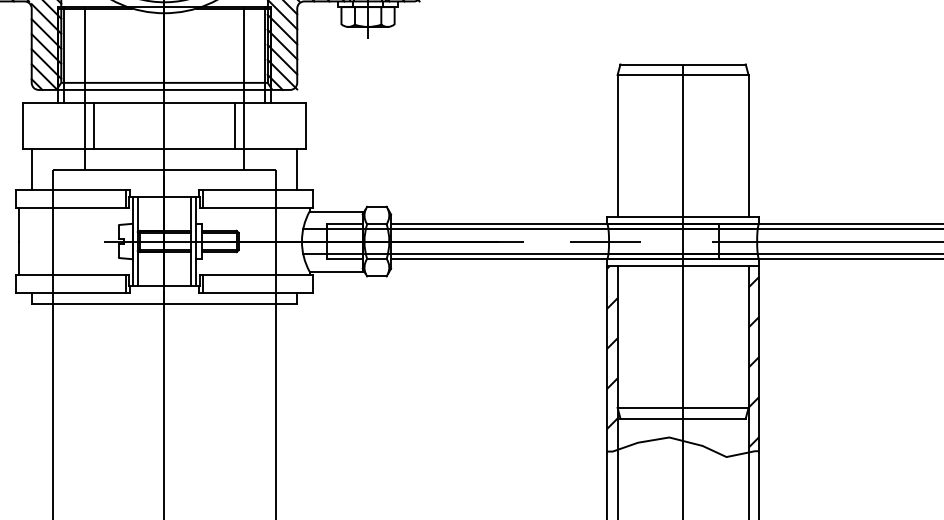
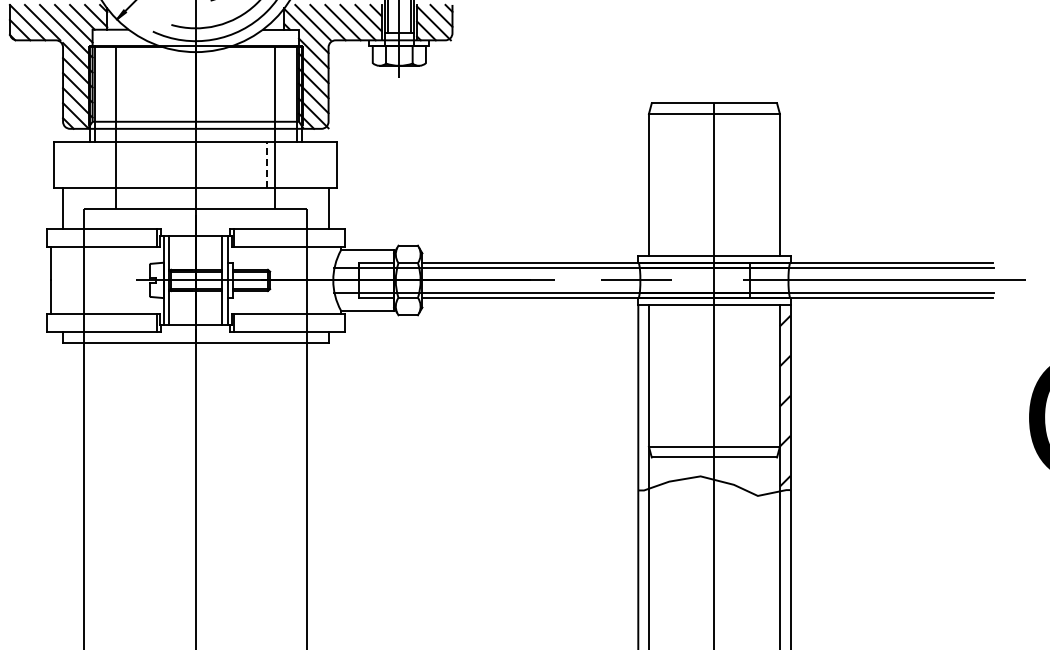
line: (94, 125) -> (125, 164), removed
line: (235, 125) -> (266, 164), solid -> dashed
hatch: (612, 347) -> (643, 386), removed

